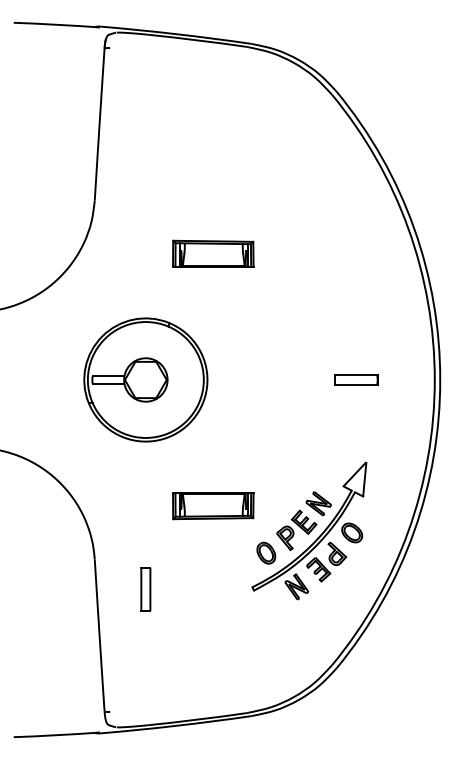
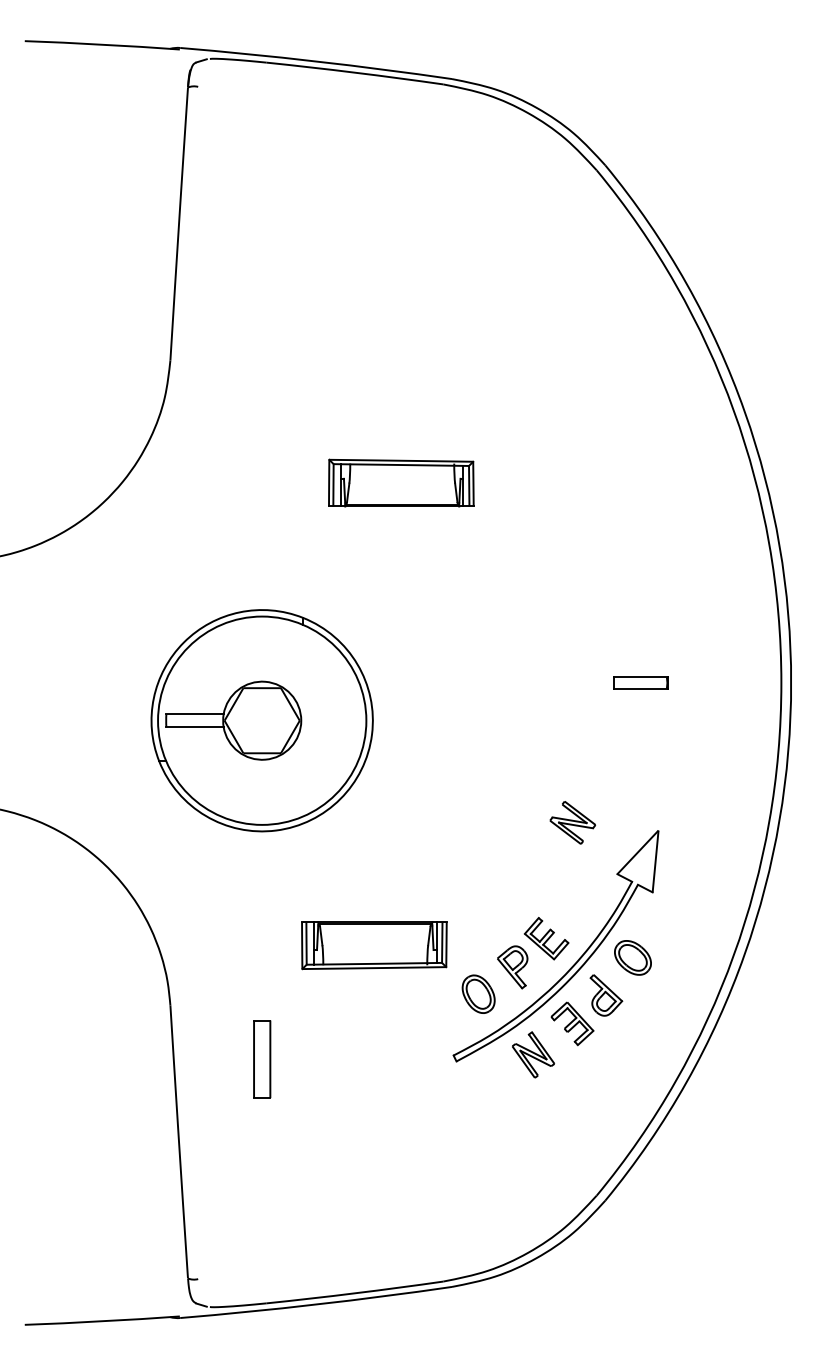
part: (213, 253) -> (401, 482), moved
part: (145, 379) -> (261, 719), moved
part: (356, 379) -> (640, 682), size x0.7
part: (318, 503) -> (572, 822), moved
part: (213, 506) -> (374, 946), moved

